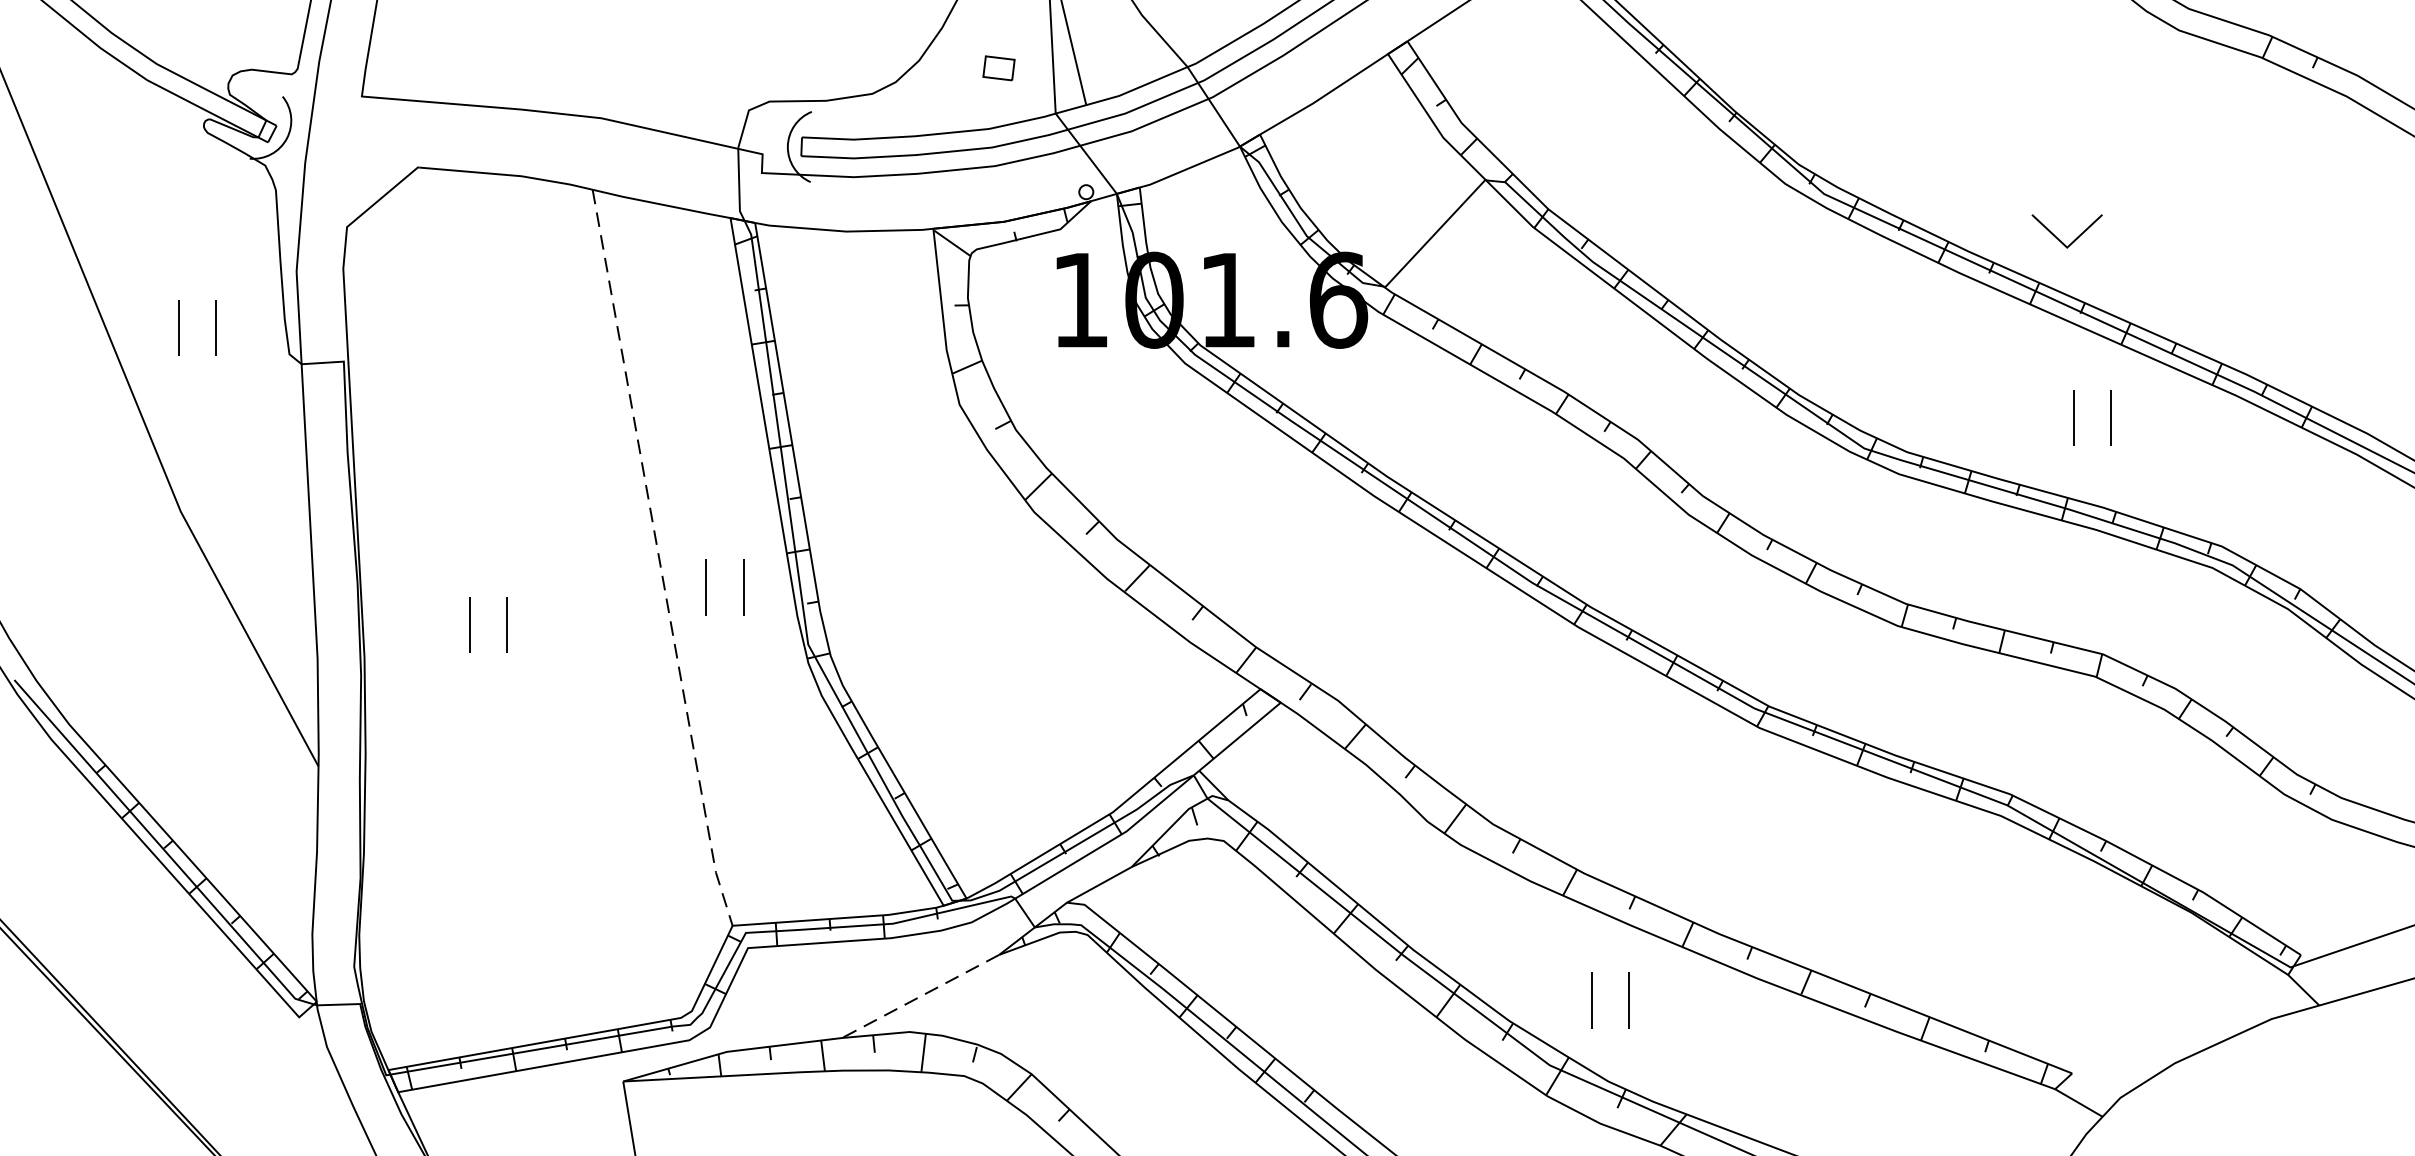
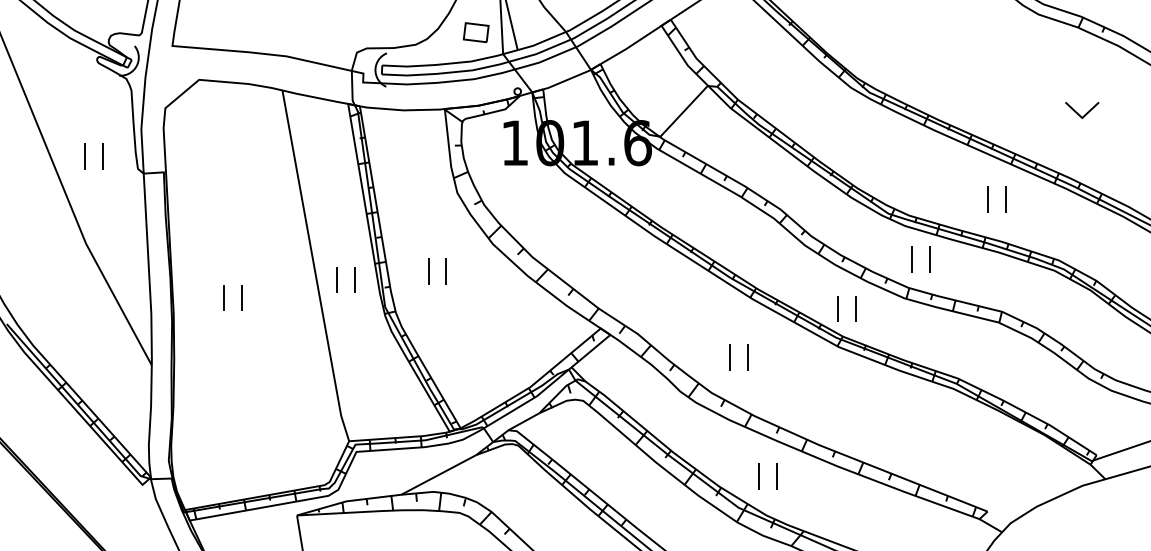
part: (997, 68) -> (475, 32), size x1.67
part: (2067, 231) -> (1082, 110), moved
part: (1914, 544) -> (912, 259), added
line: (659, 561) -> (314, 267), dashed -> solid
part: (901, 569) -> (429, 271), added
part: (1759, 647) -> (838, 308), added
part: (1532, 750) -> (730, 357), added
line: (920, 997) -> (438, 475), dashed -> solid

